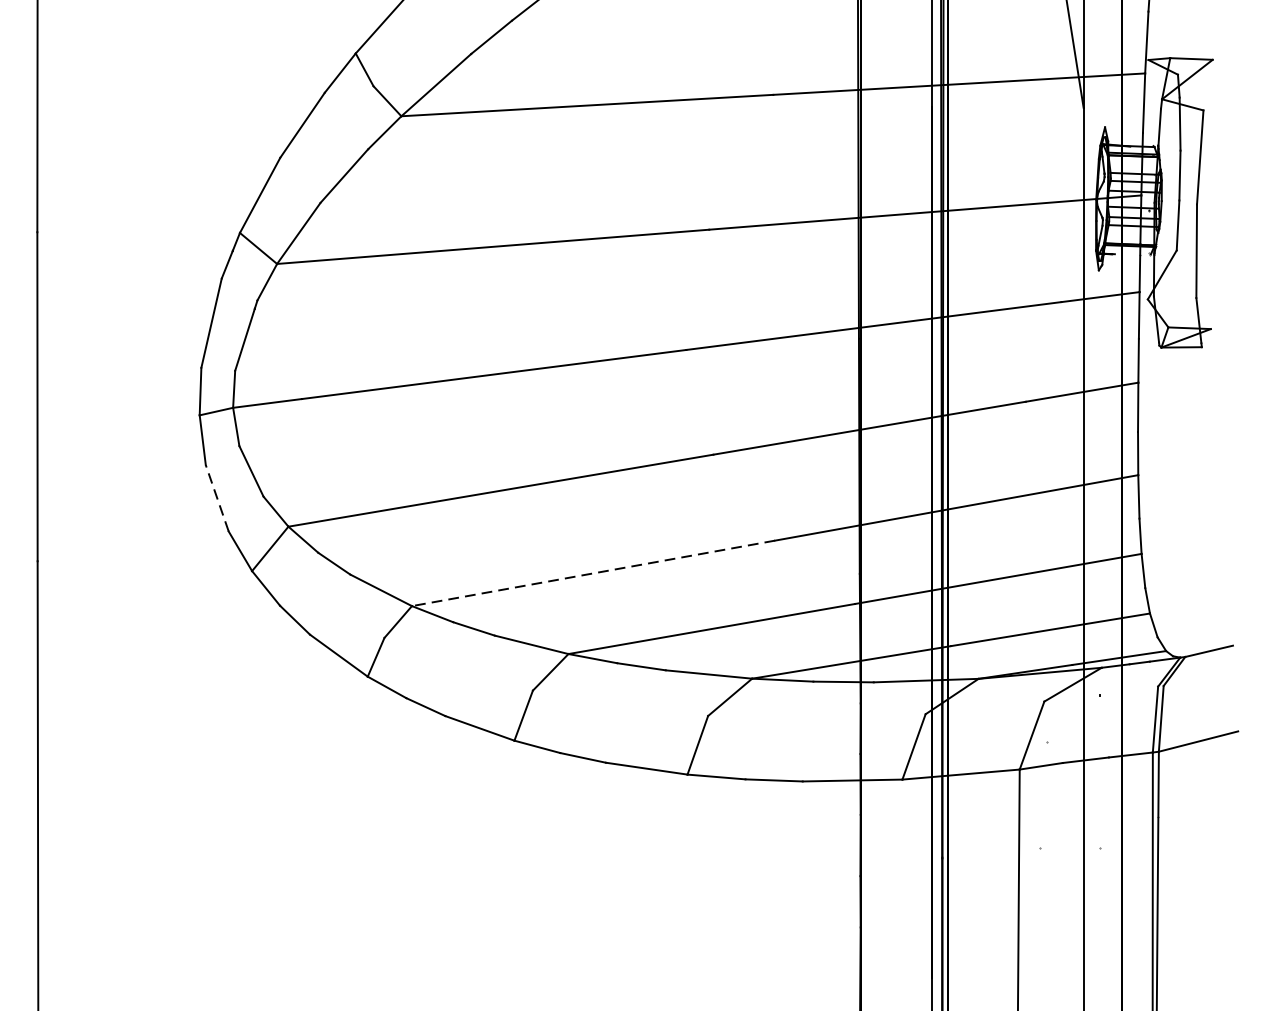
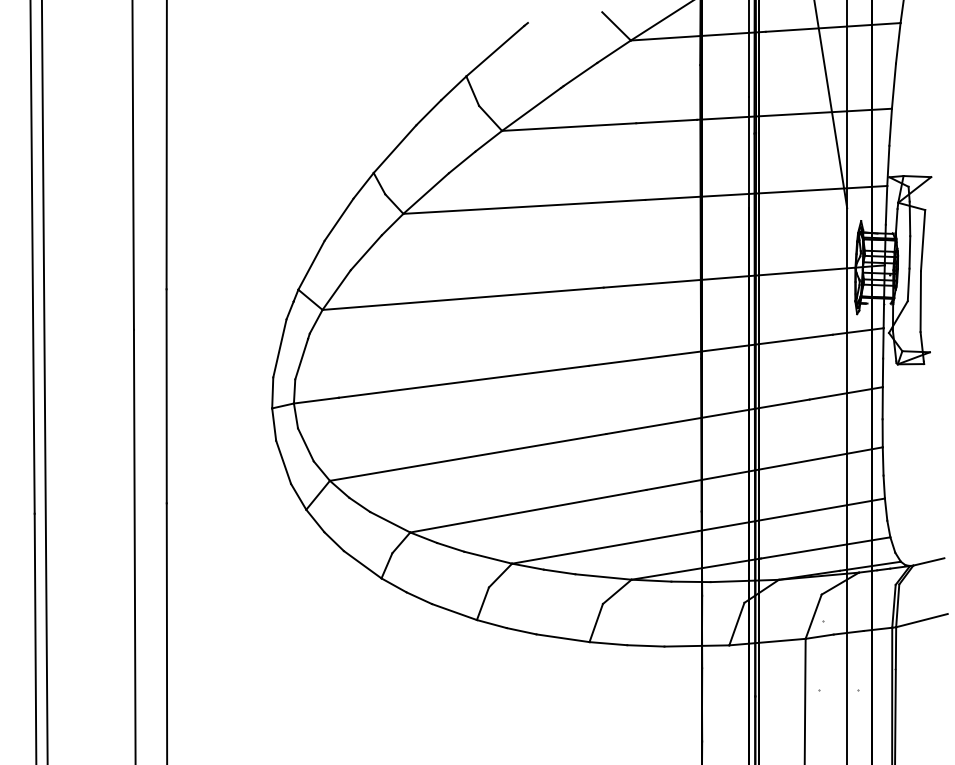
line: (217, 498) -> (283, 462), dashed -> solid
line: (592, 573) -> (527, 511), dashed -> solid

